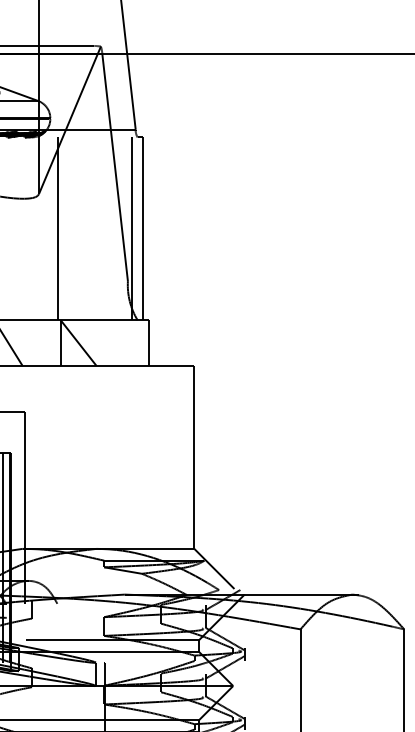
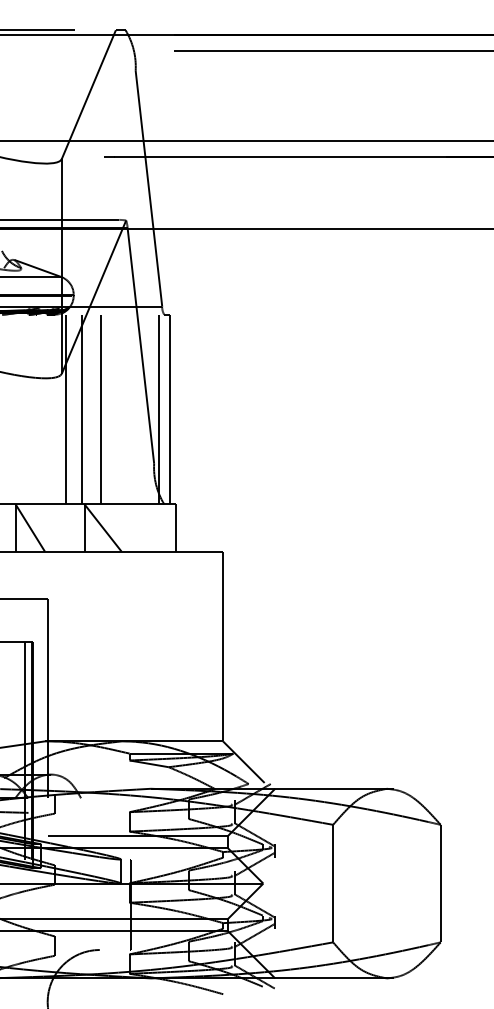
line: (43, 228) -> (66, 409), added
line: (76, 228) -> (100, 409), added

